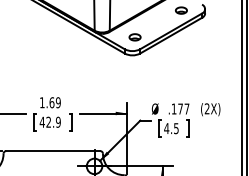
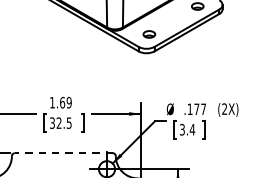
text: (49, 121) -> (59, 122), 42.9 -> 32.5
text: (171, 128) -> (187, 129), 4.5 -> 3.4
line: (52, 151) -> (63, 153), solid -> dashed

